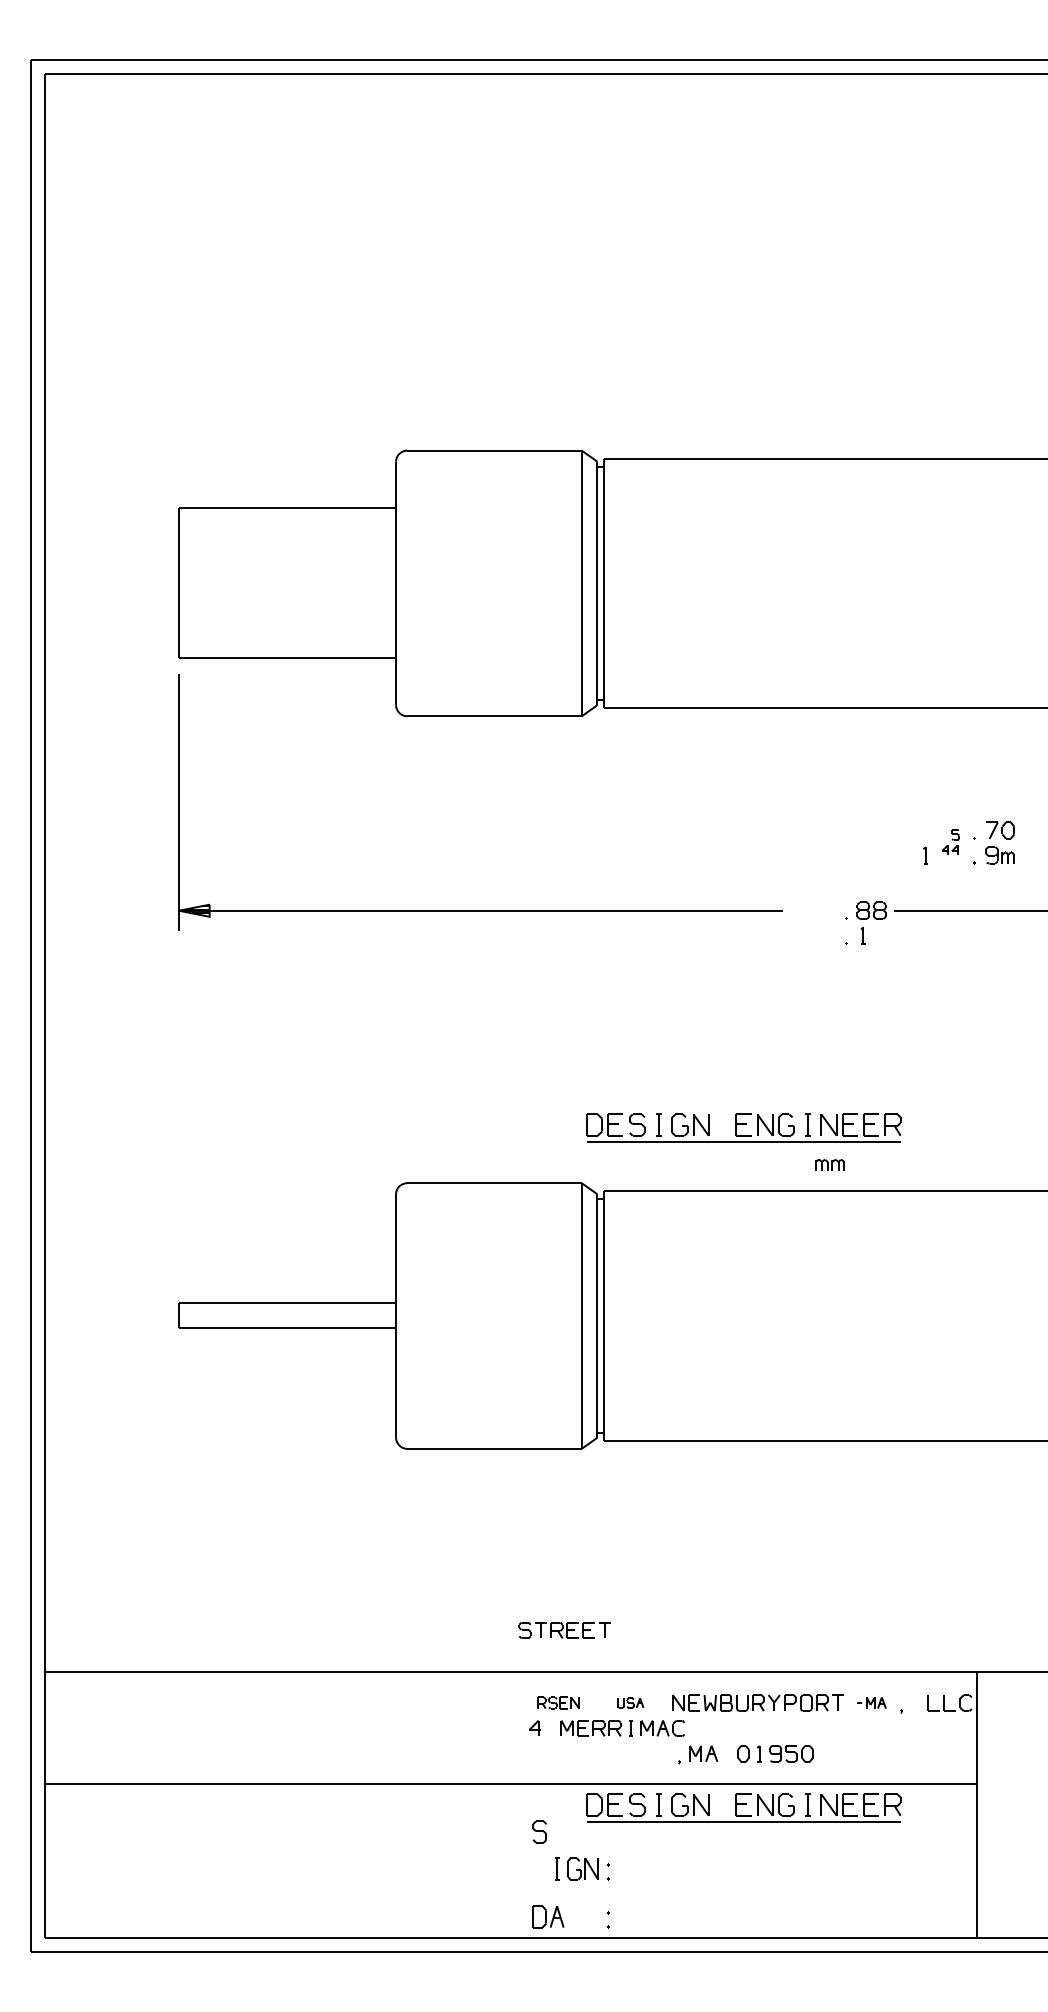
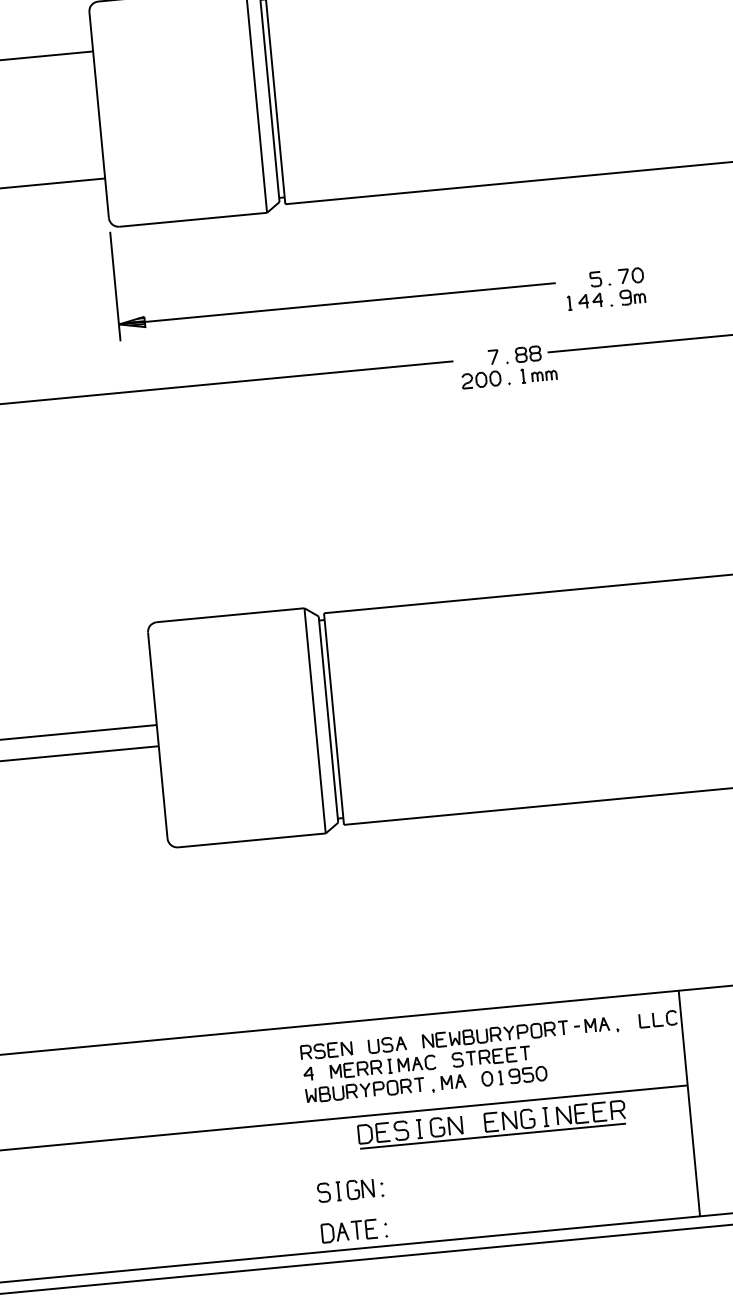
part: (653, 830) -> (337, 303), added
part: (950, 842) -> (589, 290), size x1.67
part: (813, 922) -> (480, 368), added
part: (743, 1127) -> (437, 548), removed
part: (829, 1164) -> (543, 375), moved
part: (564, 1630) -> (491, 1056), moved
part: (558, 1702) -> (326, 1050), size x1.43
part: (630, 1702) -> (387, 1044), size x1.67
part: (871, 1702) -> (591, 1025), size x1.43
part: (598, 1753) -> (364, 1090), added
part: (539, 1831) -> (323, 1192), moved
part: (582, 1916) -> (363, 1229), added

